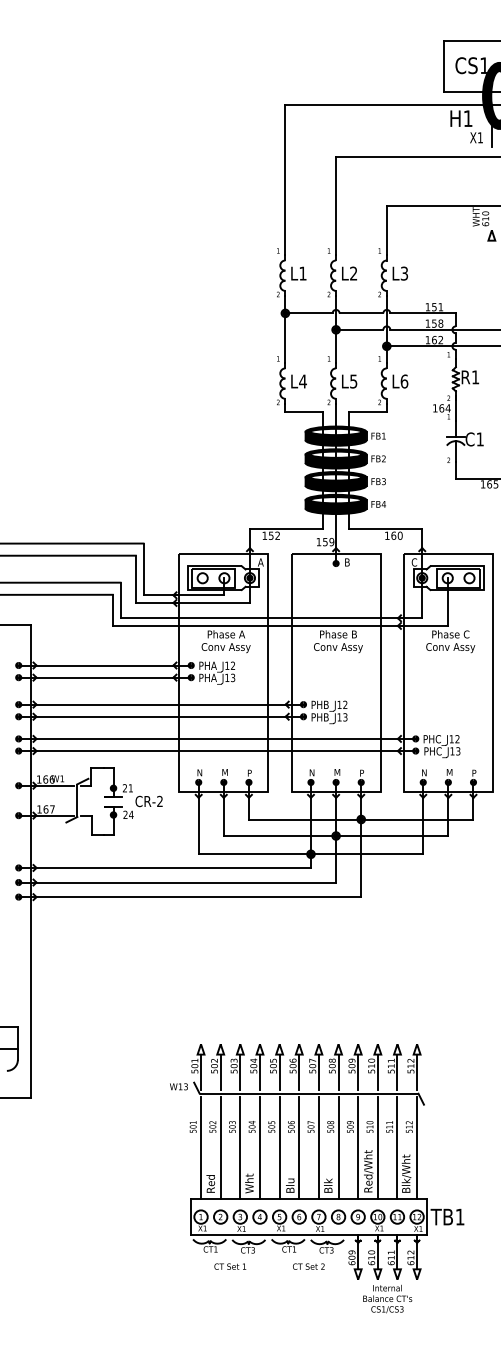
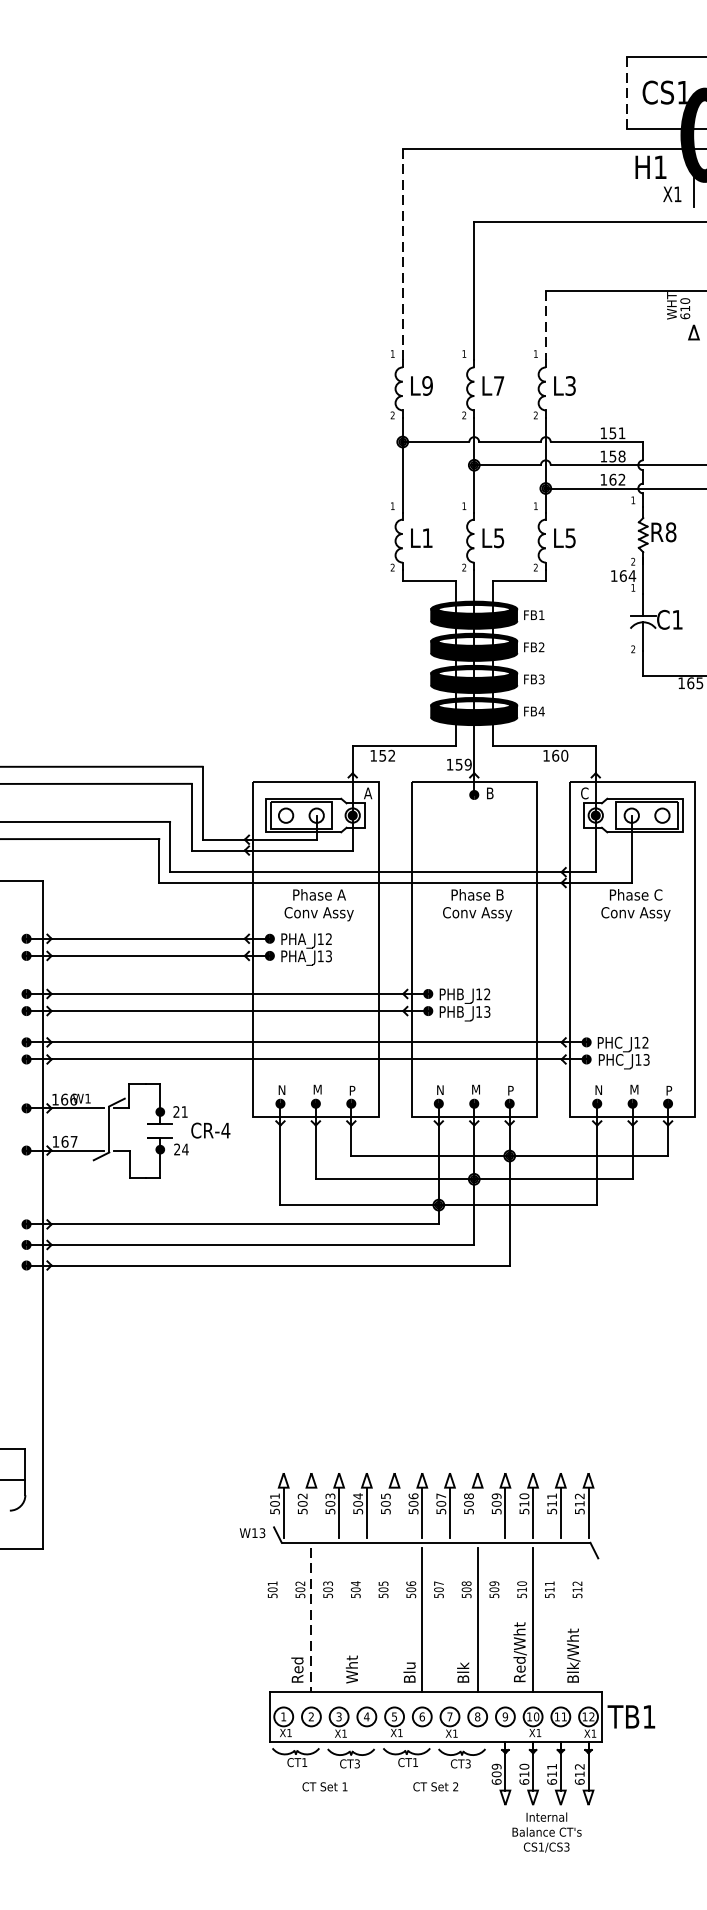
line: (444, 66) -> (627, 93), solid -> dashed
line: (285, 179) -> (402, 253), solid -> dashed
line: (386, 230) -> (545, 325), solid -> dashed
text: (302, 273) -> (426, 385), L1 -> L9
text: (353, 273) -> (498, 385), L2 -> L7
text: (475, 377) -> (670, 532), R1 -> R8
text: (302, 381) -> (426, 538), L4 -> L1
text: (404, 381) -> (570, 538), L6 -> L5
text: (159, 800) -> (225, 1129), CR-2 -> CR-4
line: (220, 1072) -> (311, 1512), removed
line: (279, 1072) -> (394, 1512), removed
line: (338, 1072) -> (477, 1512), removed
line: (201, 1148) -> (284, 1620), removed
line: (220, 1148) -> (311, 1620), solid -> dashed
line: (240, 1148) -> (339, 1620), removed
line: (259, 1148) -> (366, 1620), removed
line: (279, 1148) -> (394, 1620), removed
line: (318, 1148) -> (449, 1620), removed
line: (358, 1148) -> (505, 1620), removed
line: (397, 1148) -> (560, 1620), removed
line: (417, 1148) -> (589, 1620), removed

